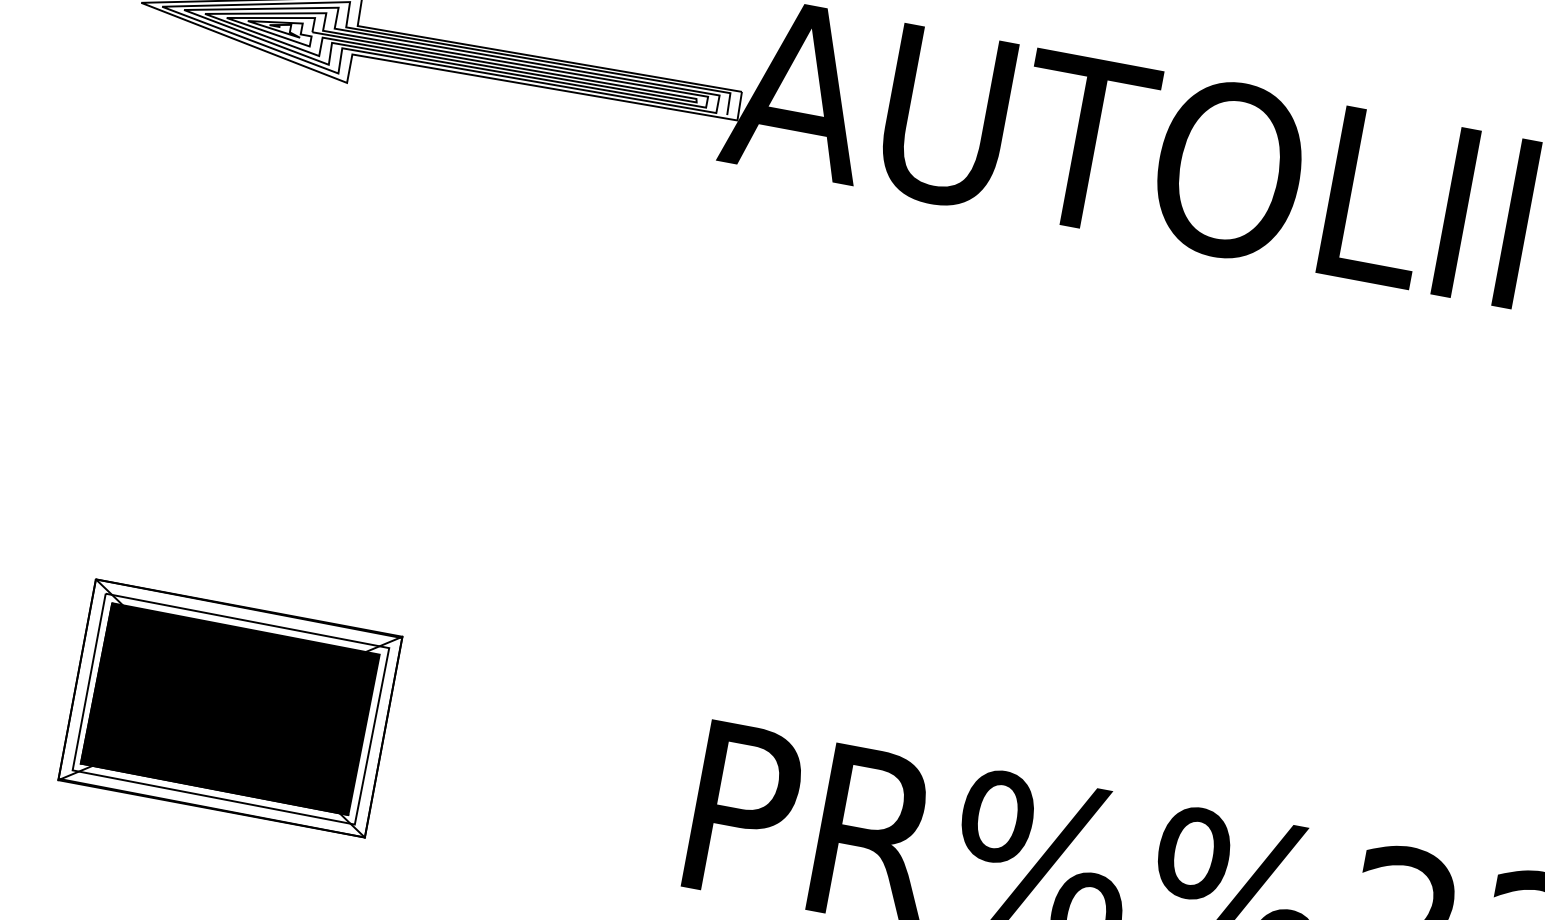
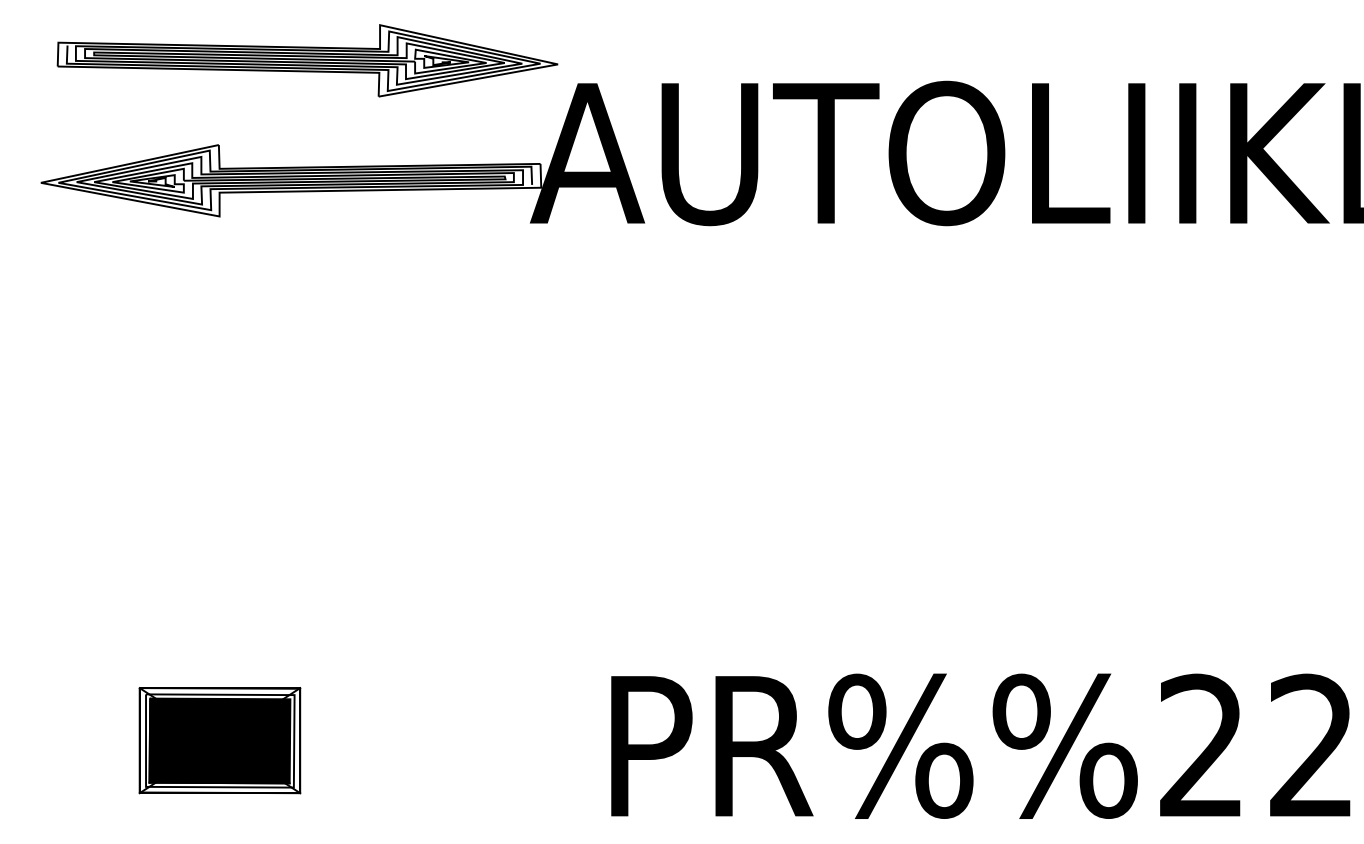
part: (229, 708) -> (219, 740), size x0.62

